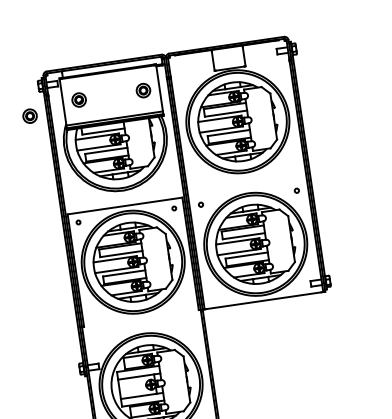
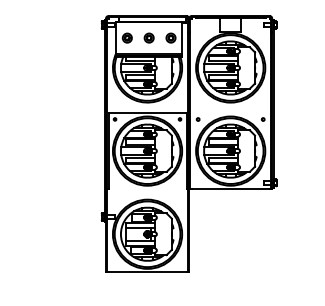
part: (28, 115) -> (148, 37), moved

